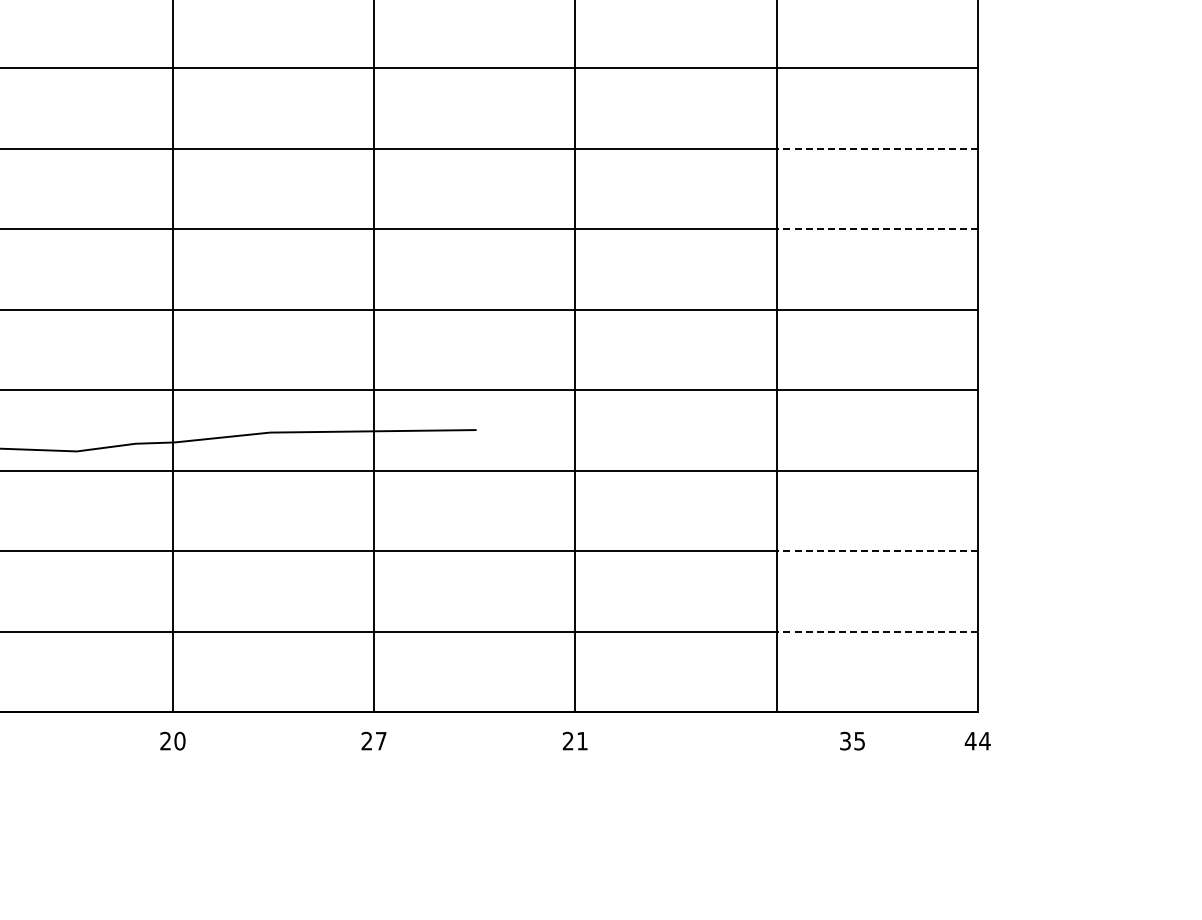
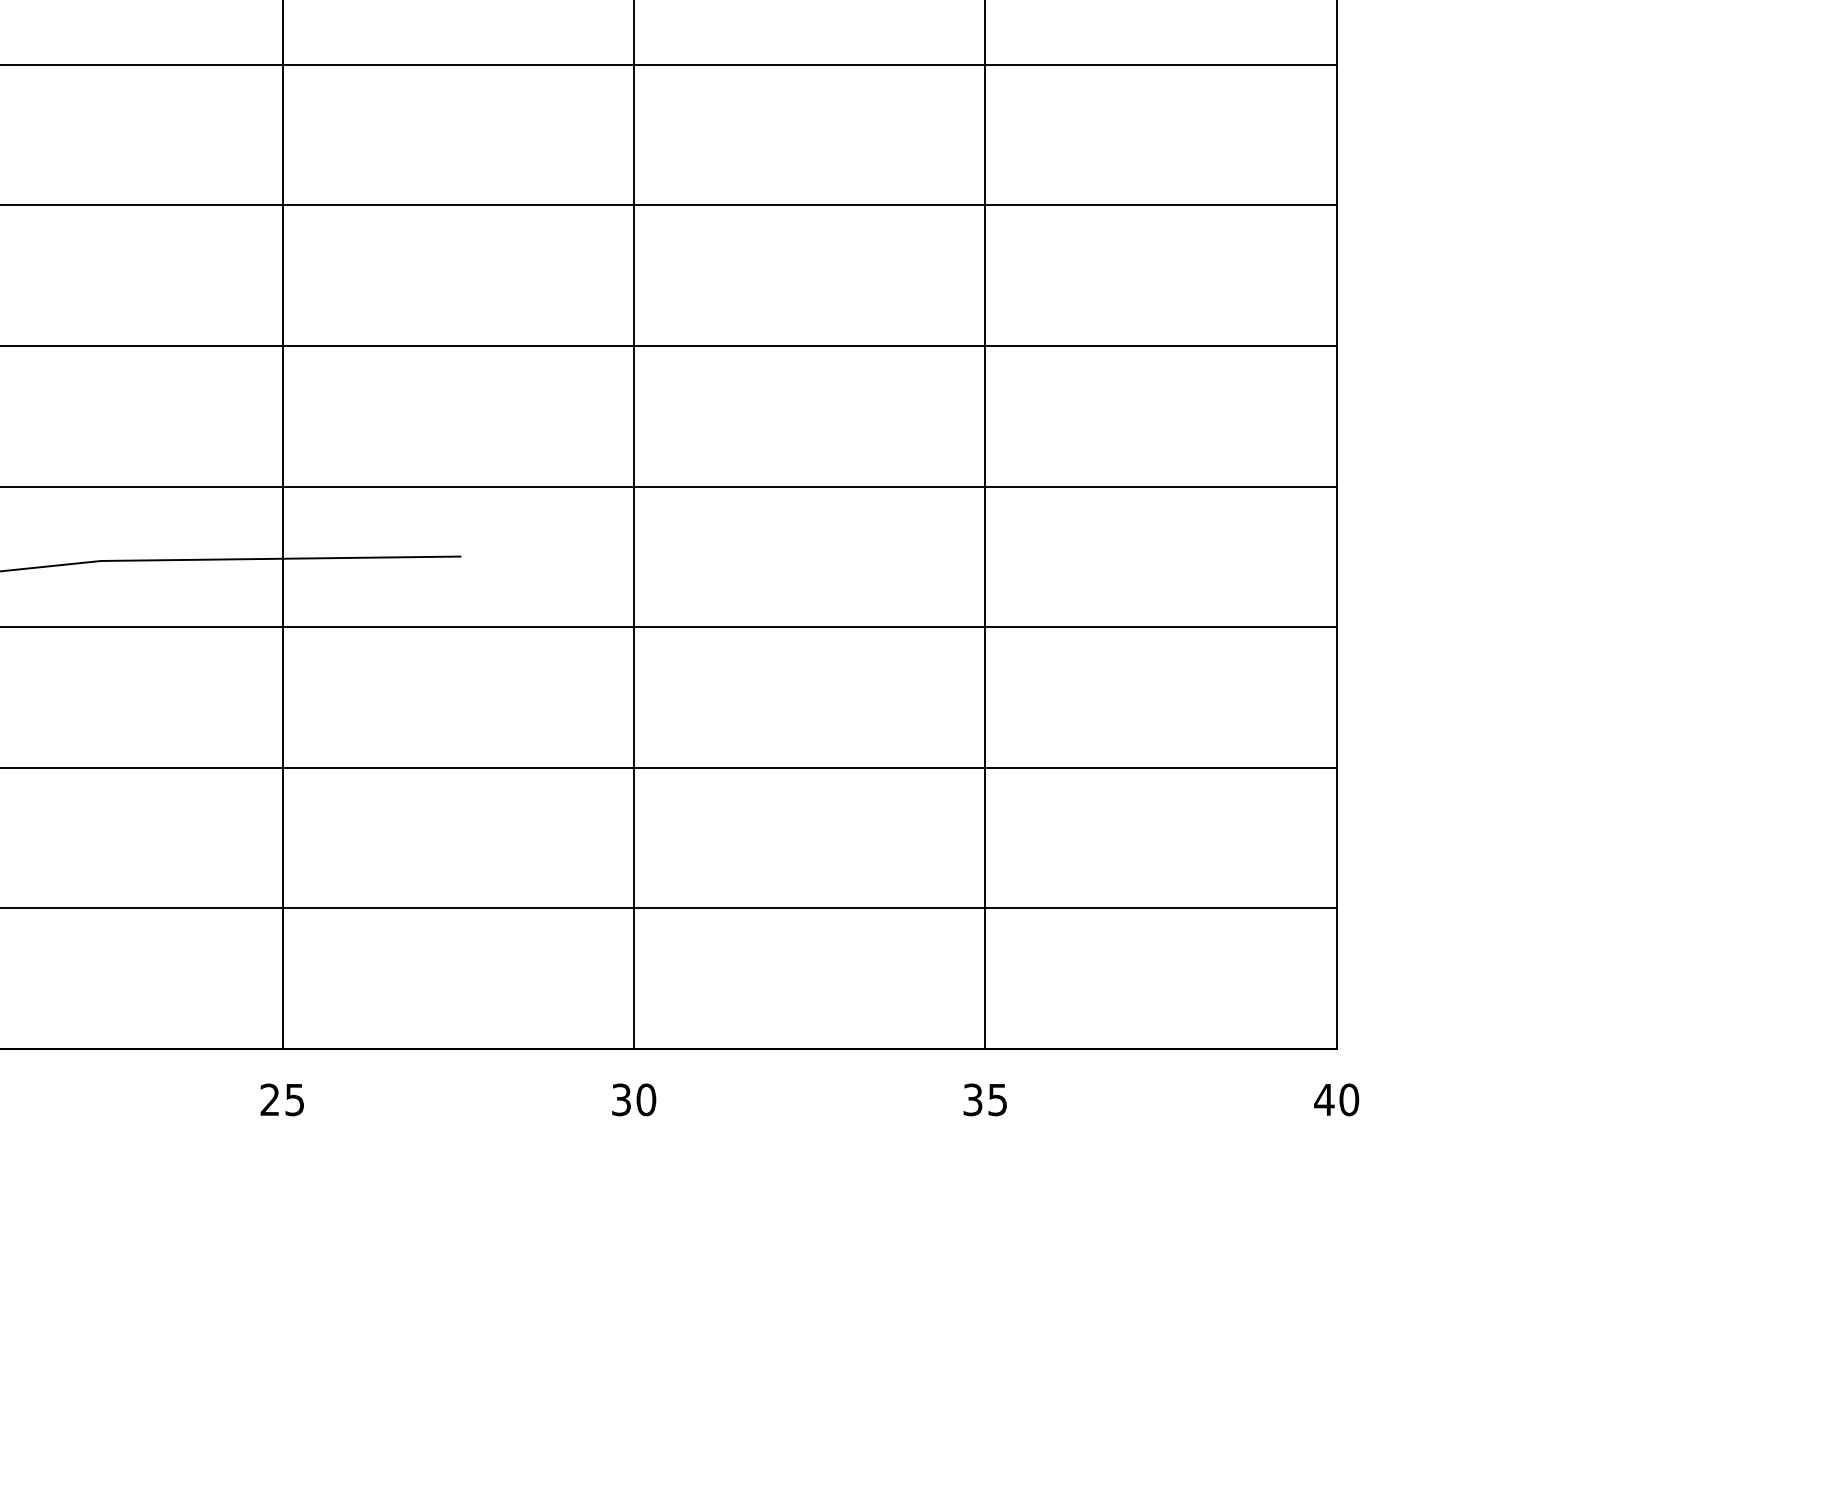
line: (877, 148) -> (1161, 64), dashed -> solid
line: (877, 229) -> (1161, 206), dashed -> solid
line: (877, 551) -> (1161, 768), dashed -> solid
line: (877, 631) -> (1161, 908), dashed -> solid
text: (575, 740) -> (634, 1098), 21 -> 30
text: (852, 740) -> (985, 1098), moved
text: (984, 740) -> (1348, 1098), 44 -> 40
text: (380, 741) -> (293, 1100), 27 -> 25

